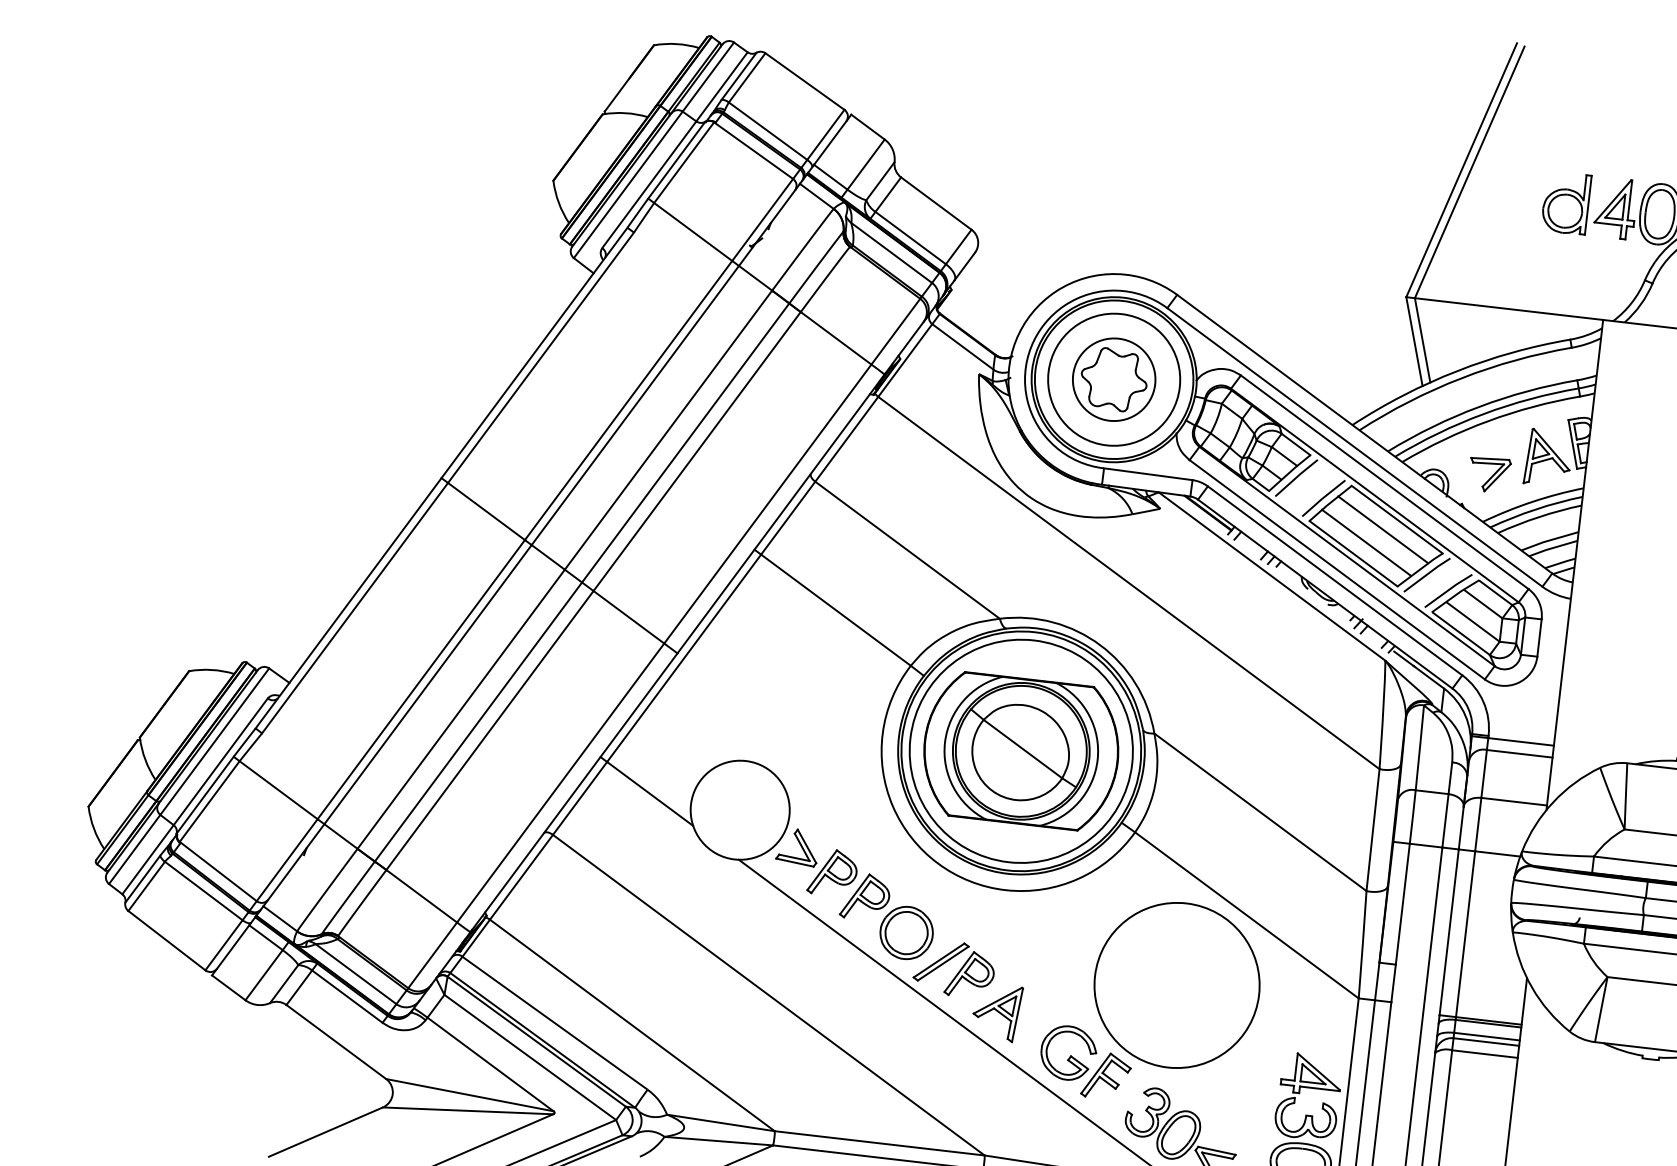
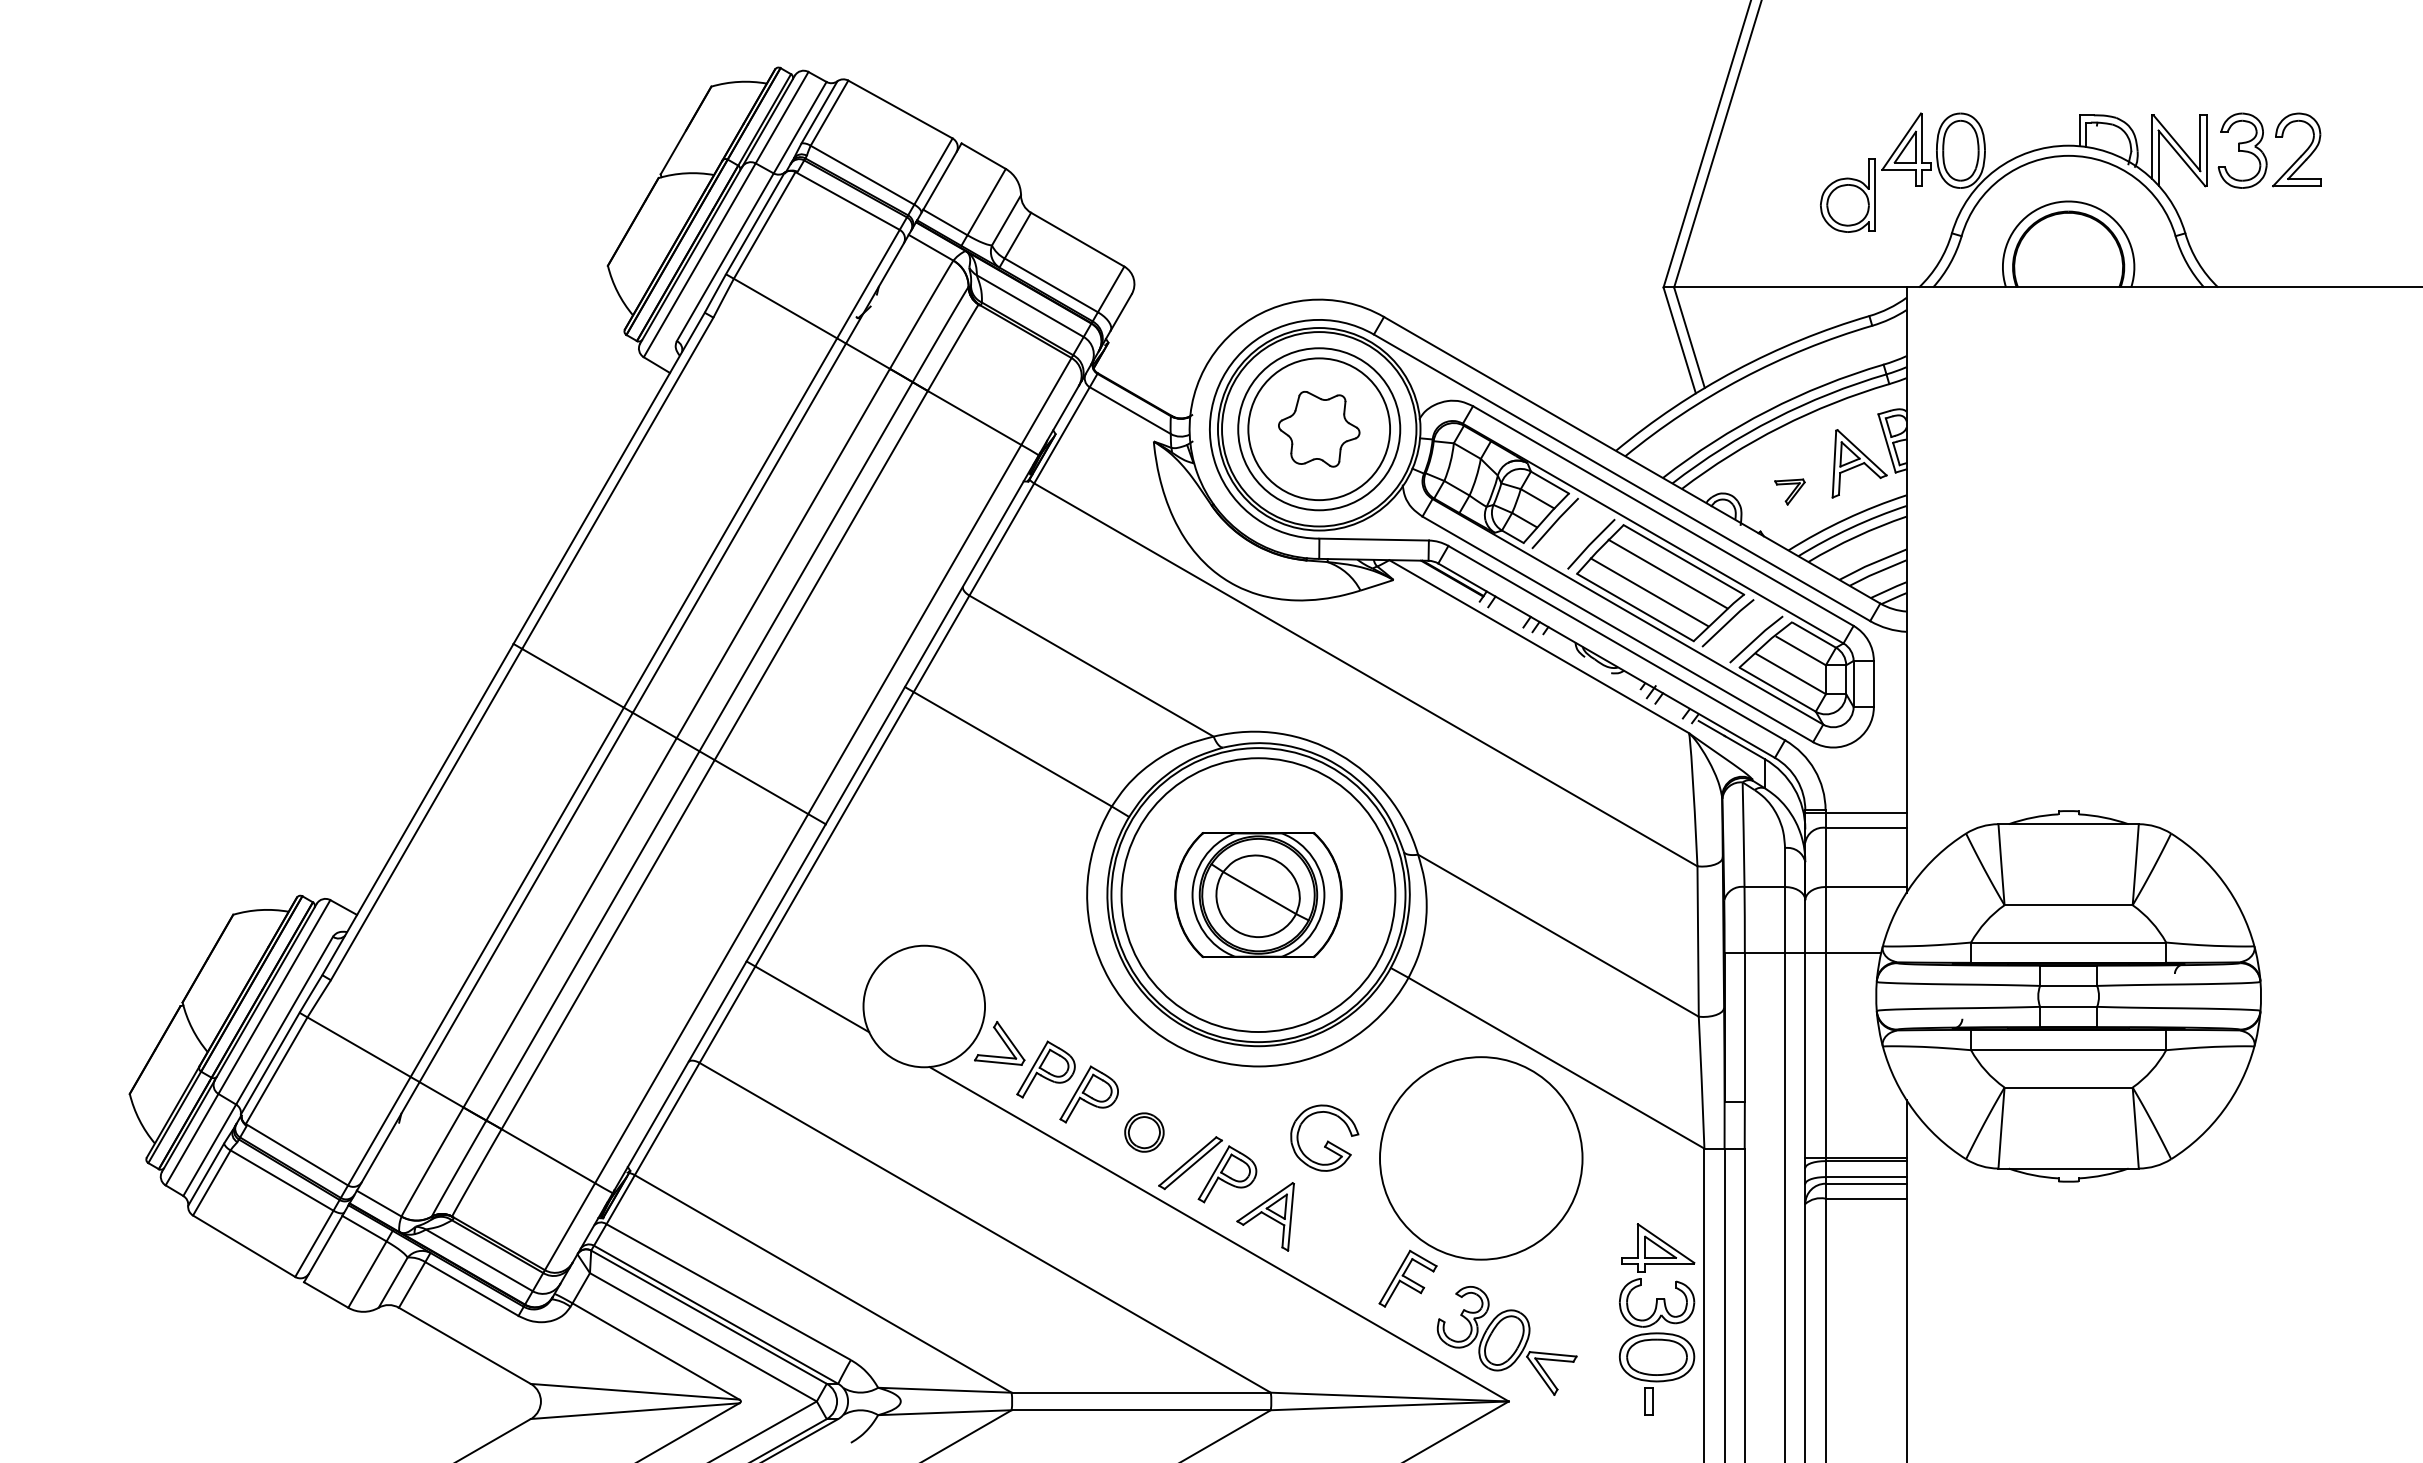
part: (1565, 203) -> (1847, 195), moved
circle: (1113, 379) -> (1318, 428), size x1.4
part: (1489, 474) -> (1789, 491), size x0.6
part: (1021, 750) -> (1258, 894), size x0.7
part: (906, 932) -> (1144, 1132), size x0.6
part: (1068, 1052) -> (1324, 1137), moved

